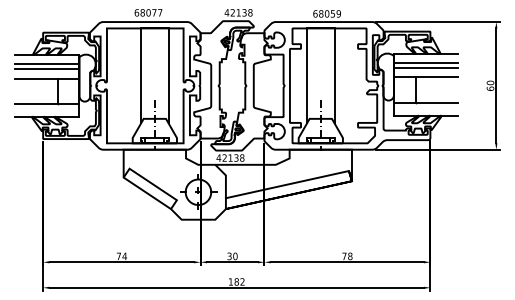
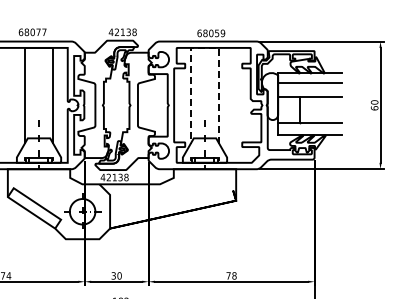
line: (320, 28) -> (204, 48), solid -> dashed
line: (426, 68) -> (310, 88), removed
line: (286, 184) -> (170, 204), removed

